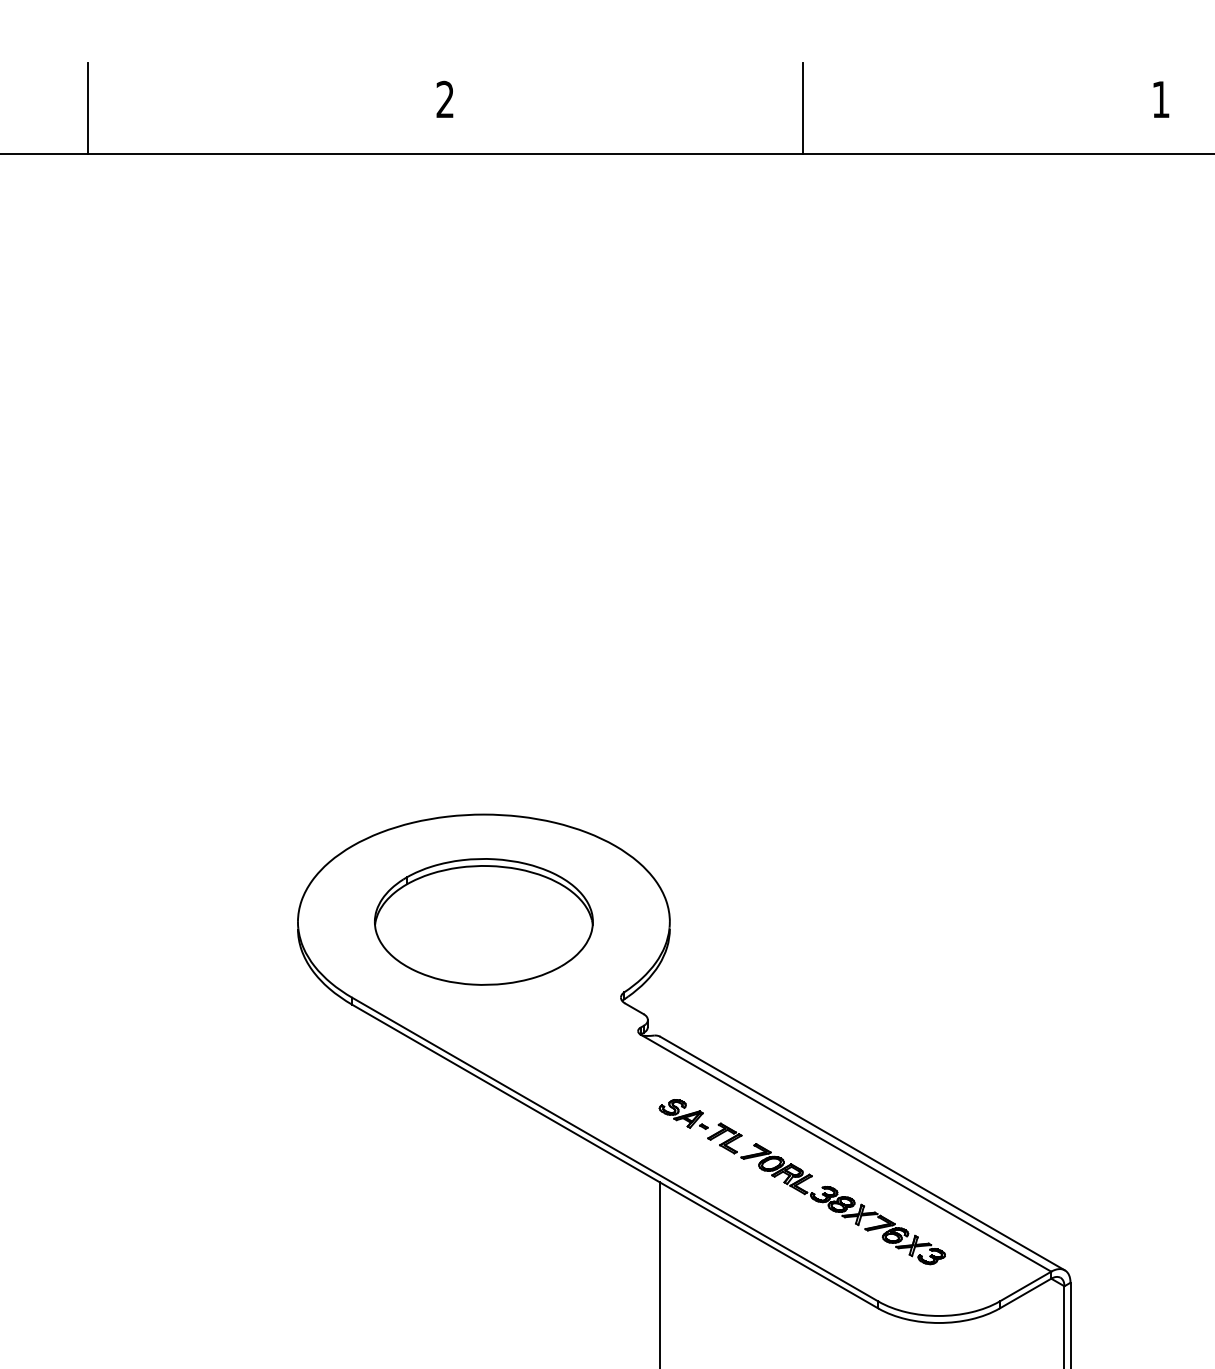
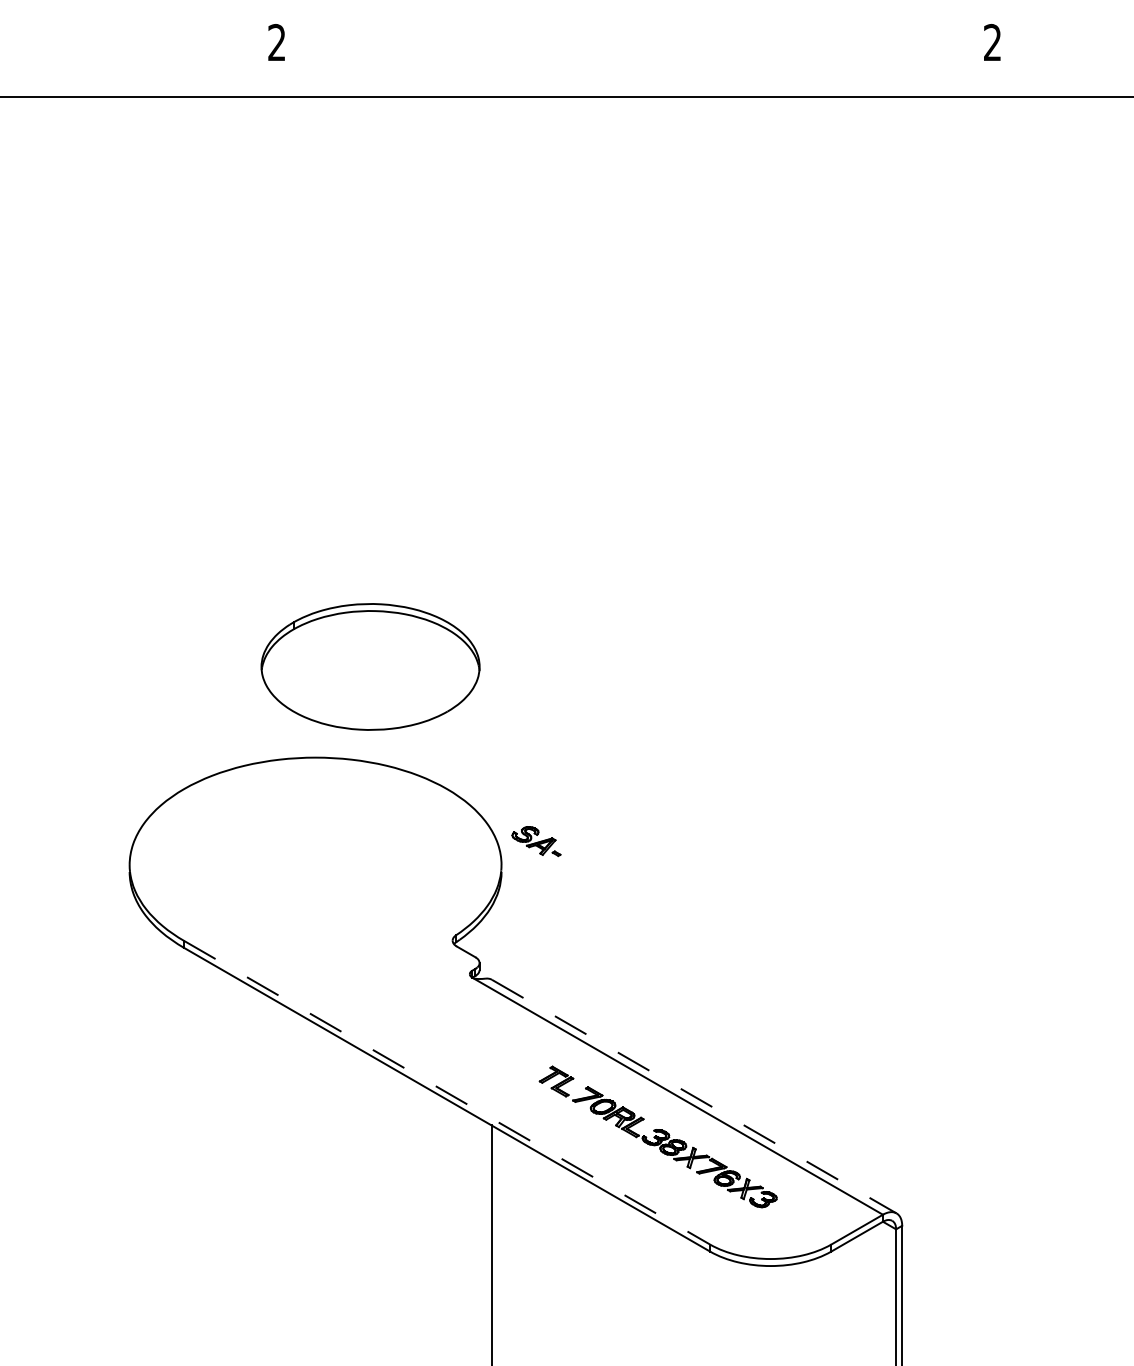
text: (1160, 98) -> (992, 41), 1 -> 2
line: (803, 108) -> (635, 51), removed
part: (483, 921) -> (370, 666), moved
part: (683, 1114) -> (536, 841), moved
line: (615, 1149) -> (447, 1092), solid -> dashed
line: (862, 1153) -> (694, 1096), solid -> dashed

